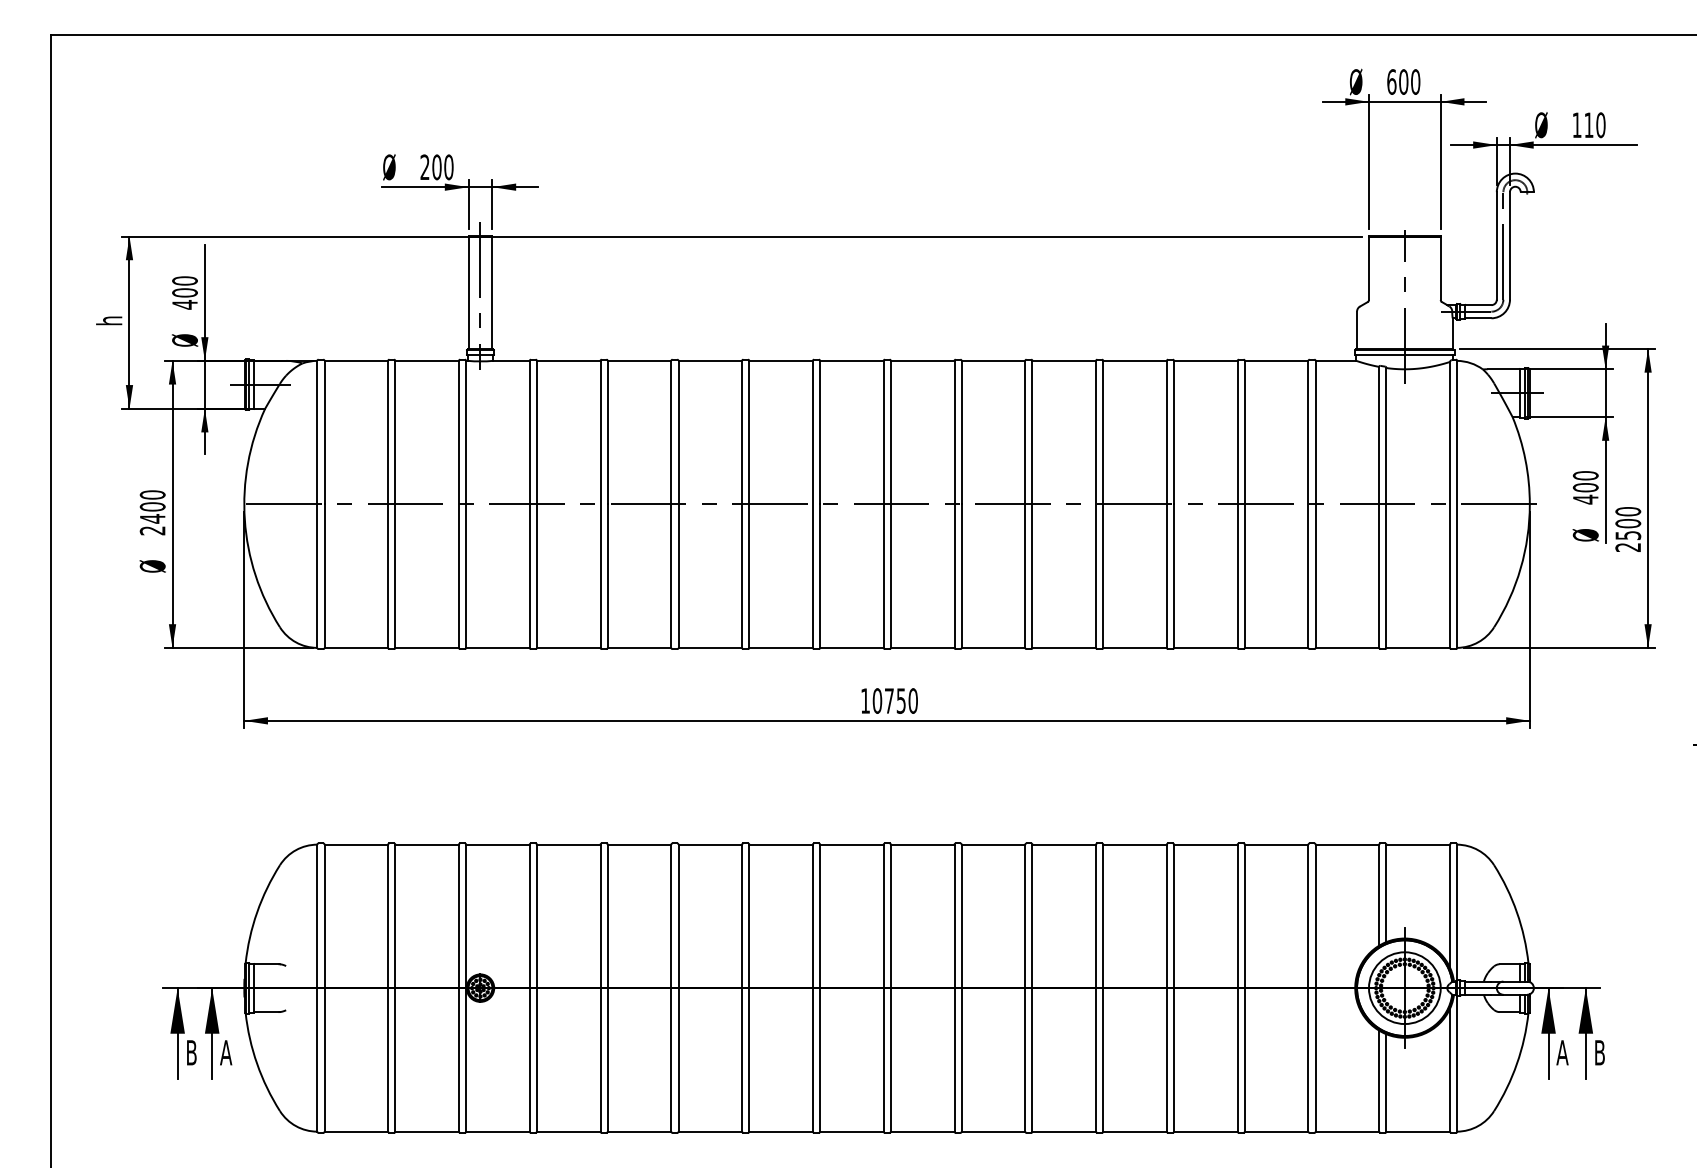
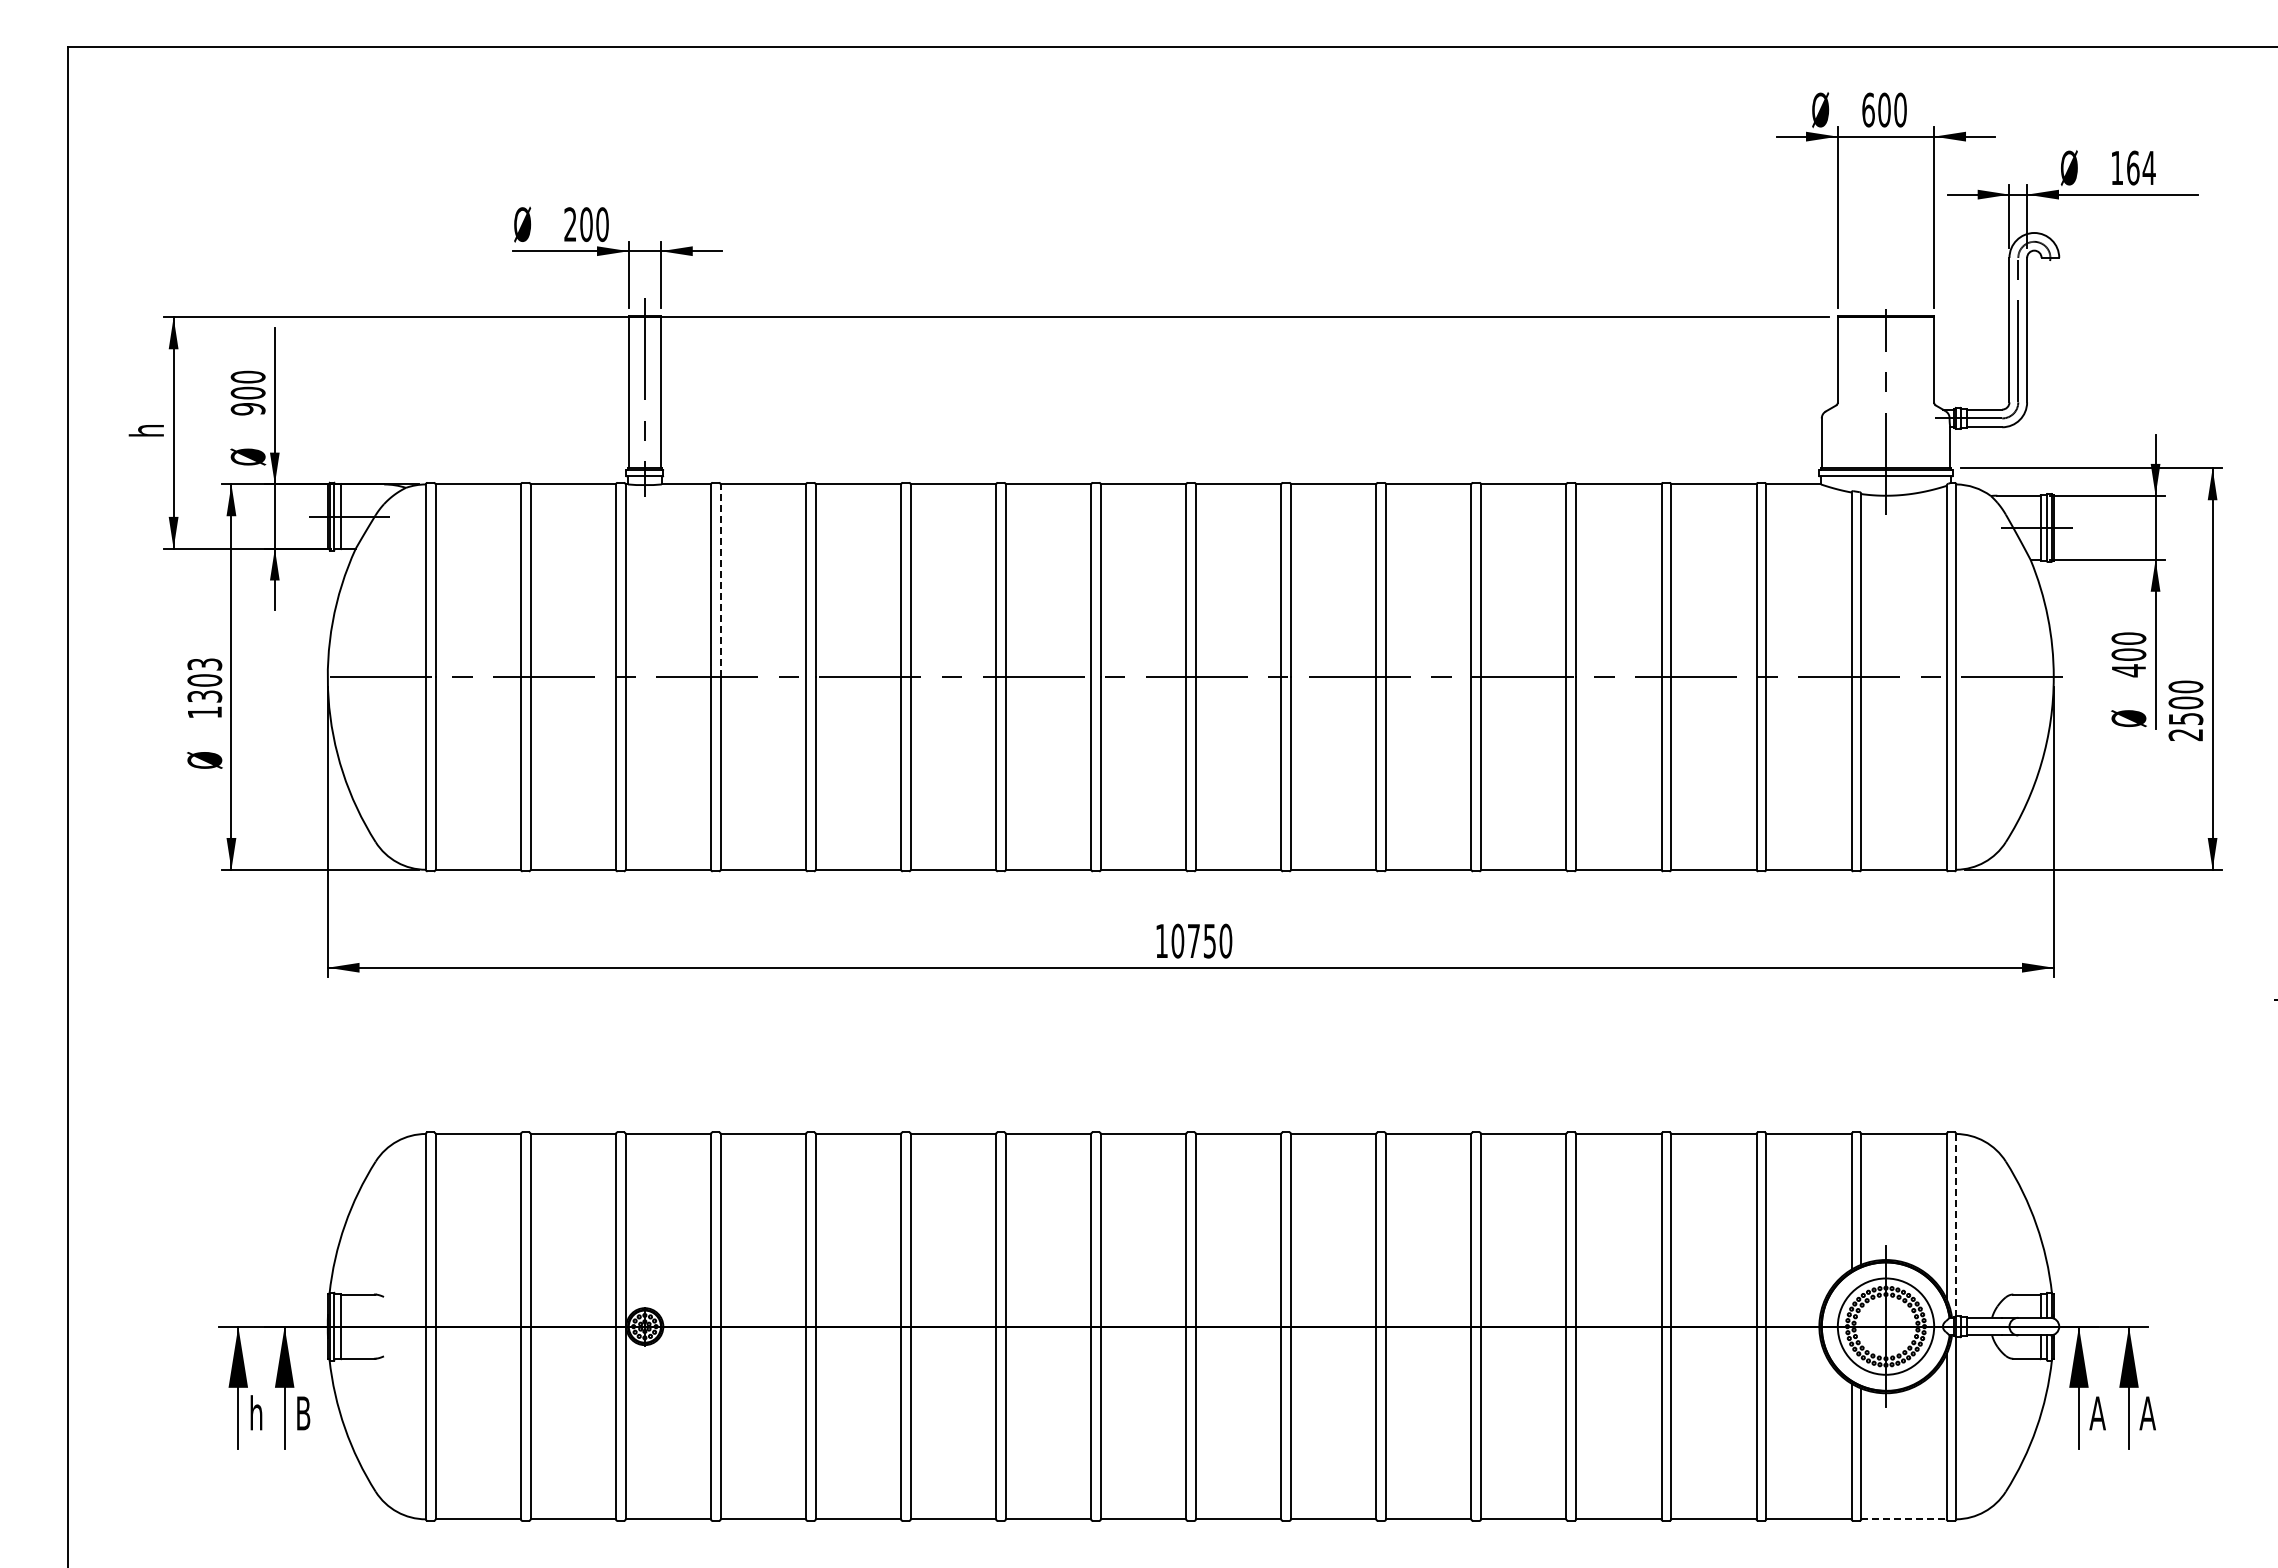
text: (1595, 124) -> (2141, 167), 110 -> 164
text: (184, 304) -> (247, 408), 400 -> 900
line: (536, 432) -> (720, 580), solid -> dashed
text: (152, 512) -> (204, 688), 2400 -> 1303
line: (1457, 912) -> (1956, 1224), solid -> dashed
text: (191, 1052) -> (256, 1412), B -> h
text: (226, 1052) -> (303, 1413), A -> B
text: (1599, 1052) -> (2147, 1413), B -> A
line: (1417, 1131) -> (1903, 1519), solid -> dashed

